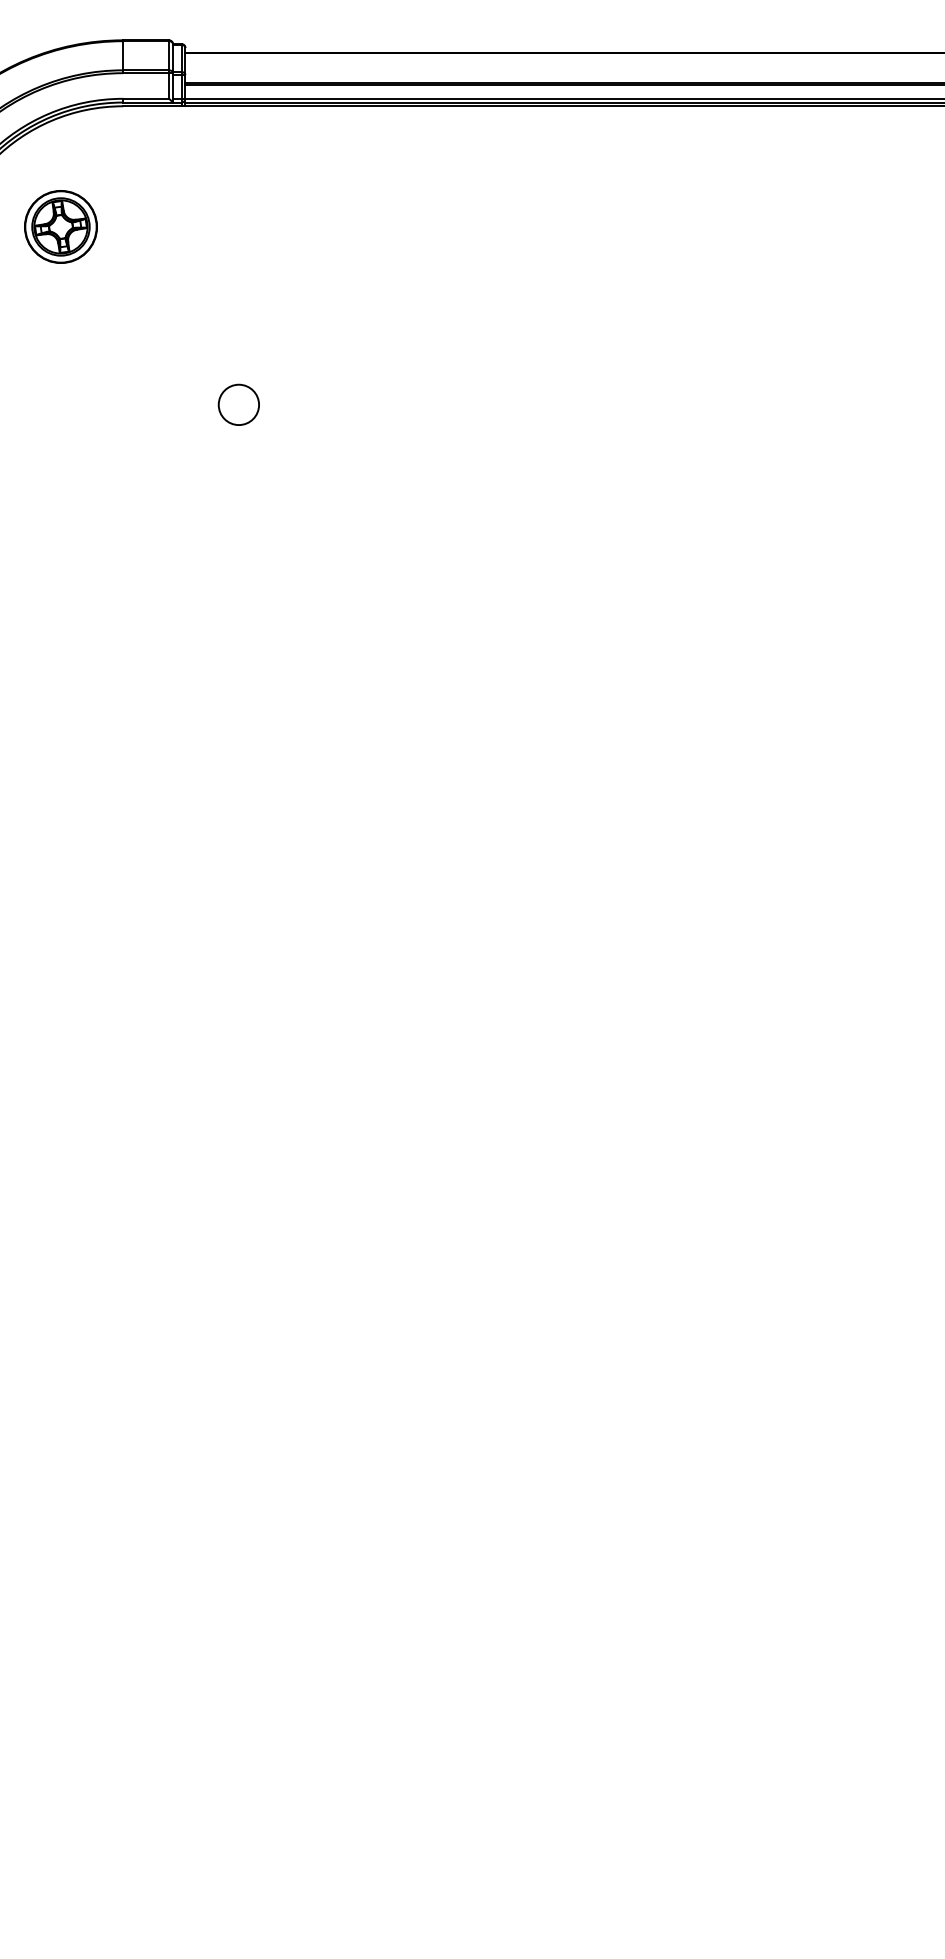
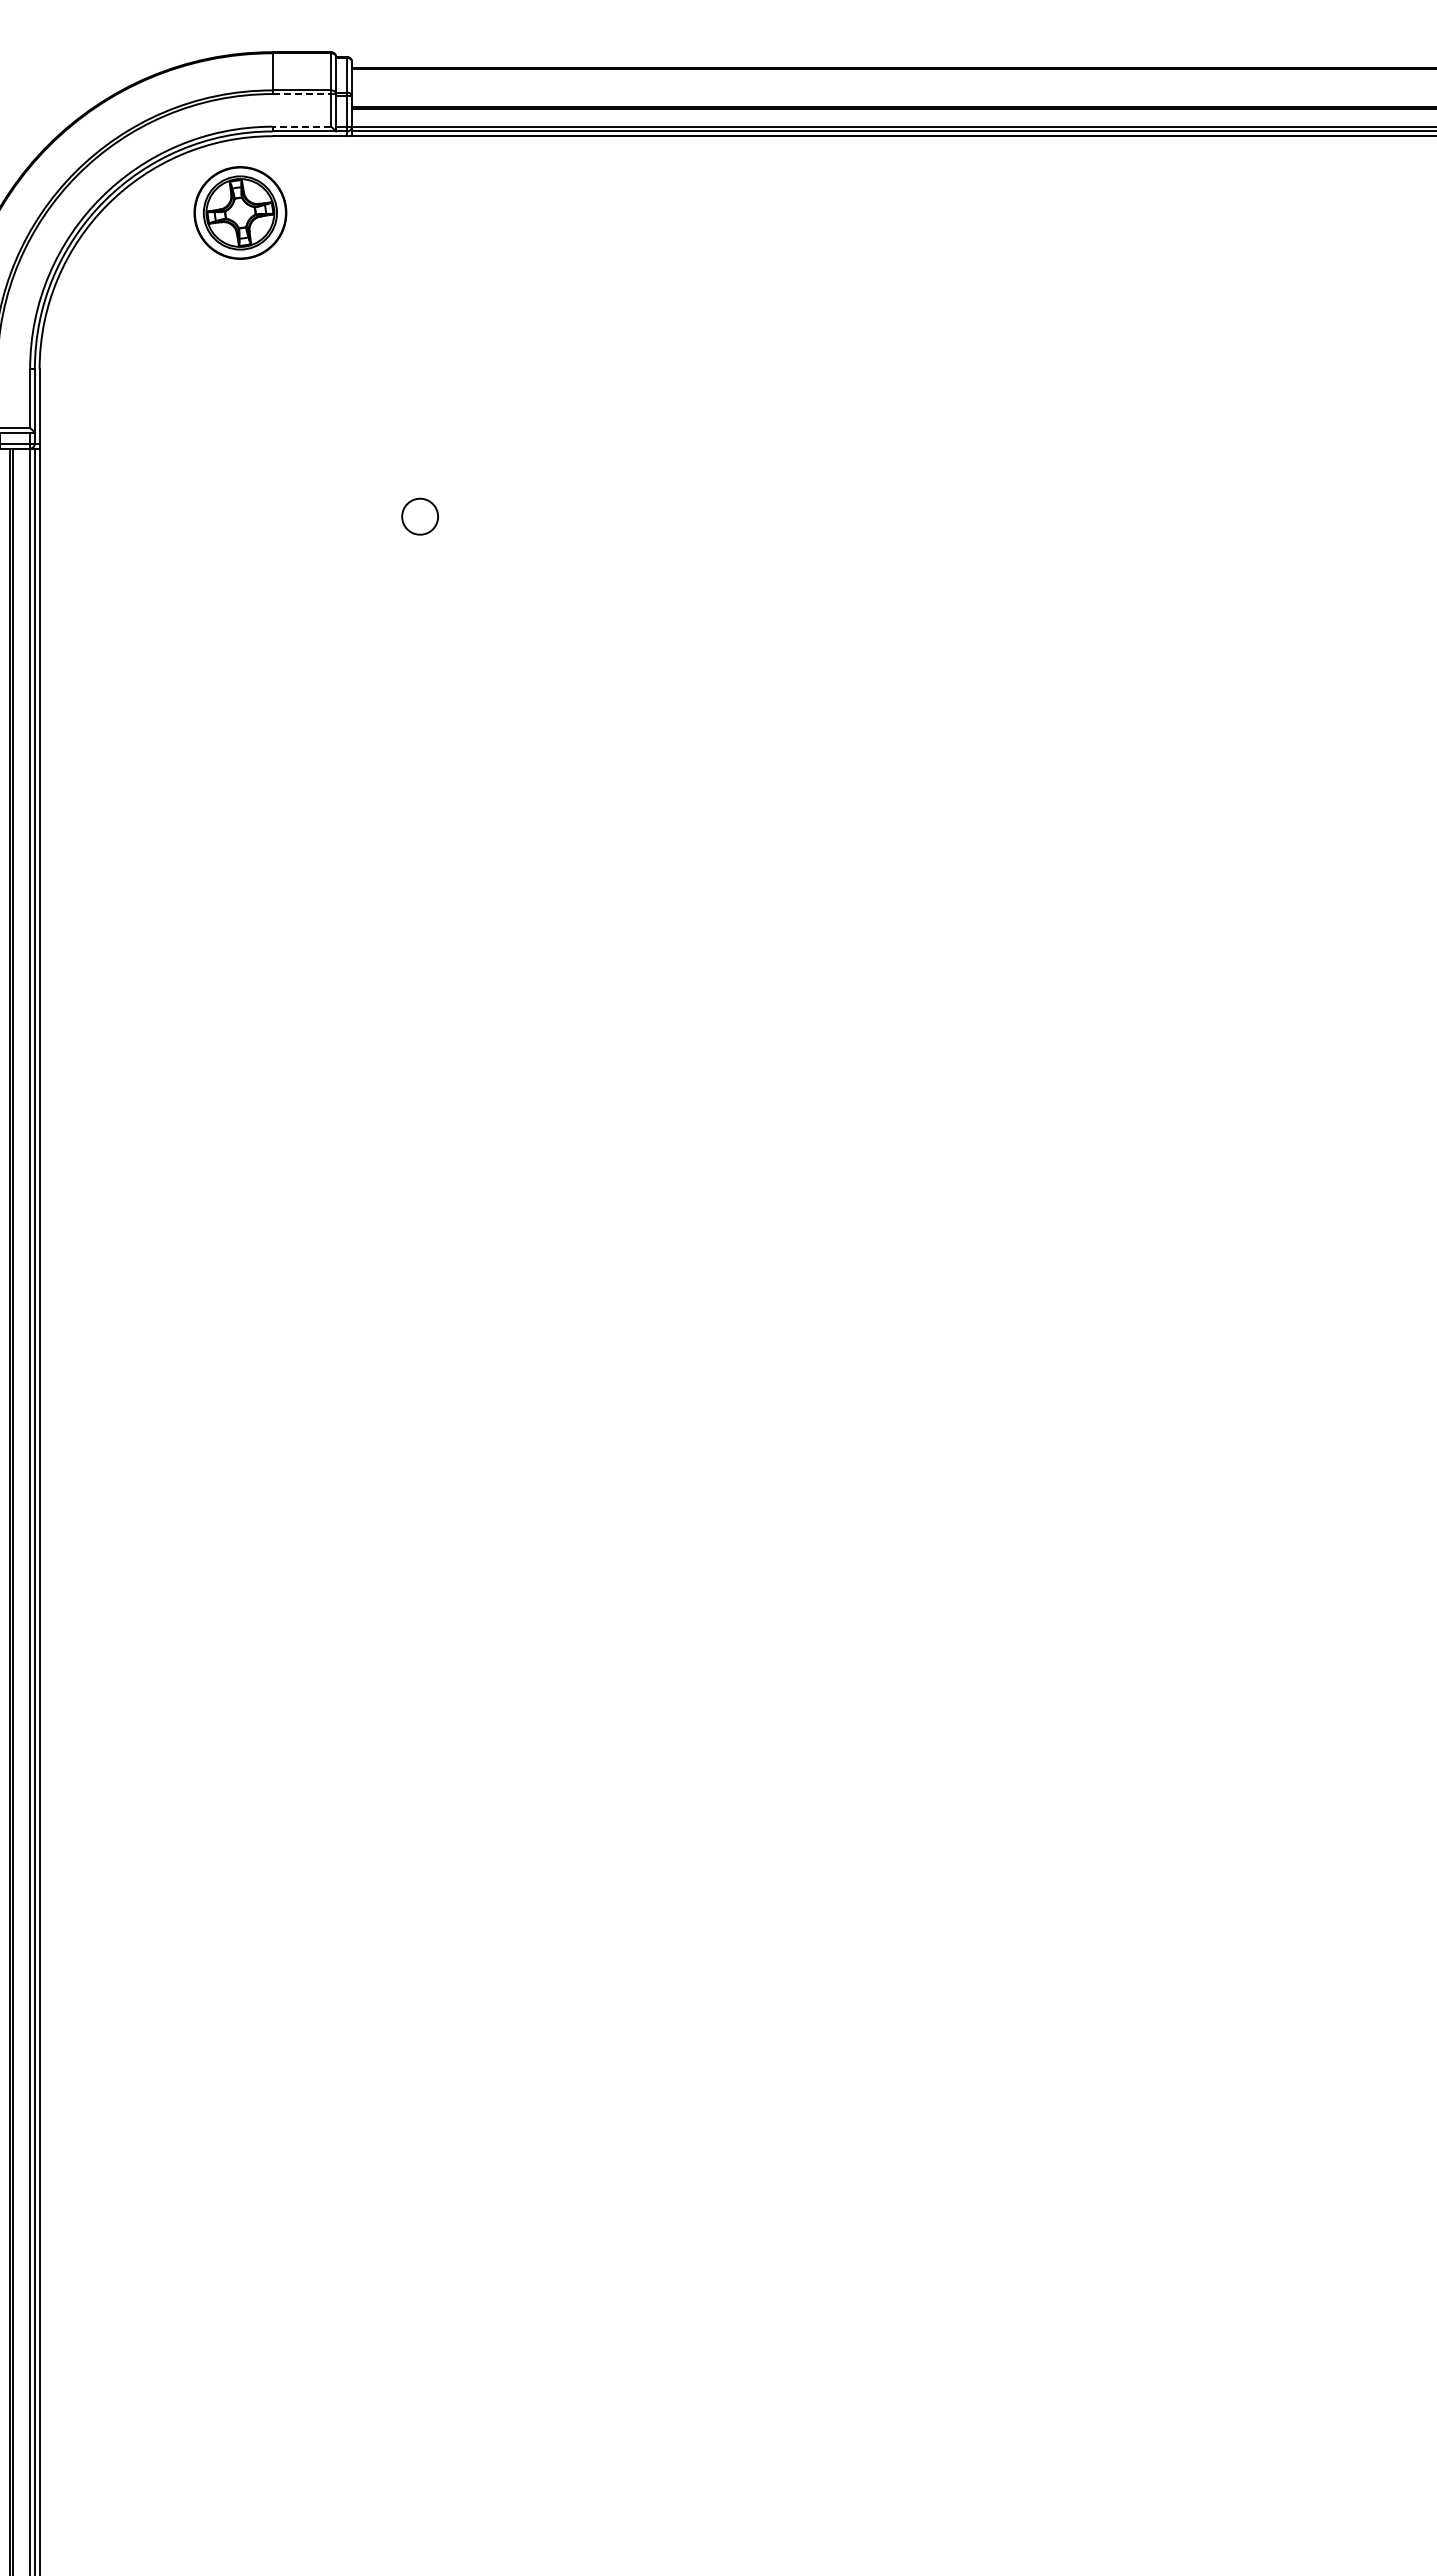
line: (146, 73) -> (302, 94), solid -> dashed
line: (145, 98) -> (301, 126), solid -> dashed
part: (61, 226) -> (240, 212), moved
circle: (238, 404) -> (419, 516), size x0.7

